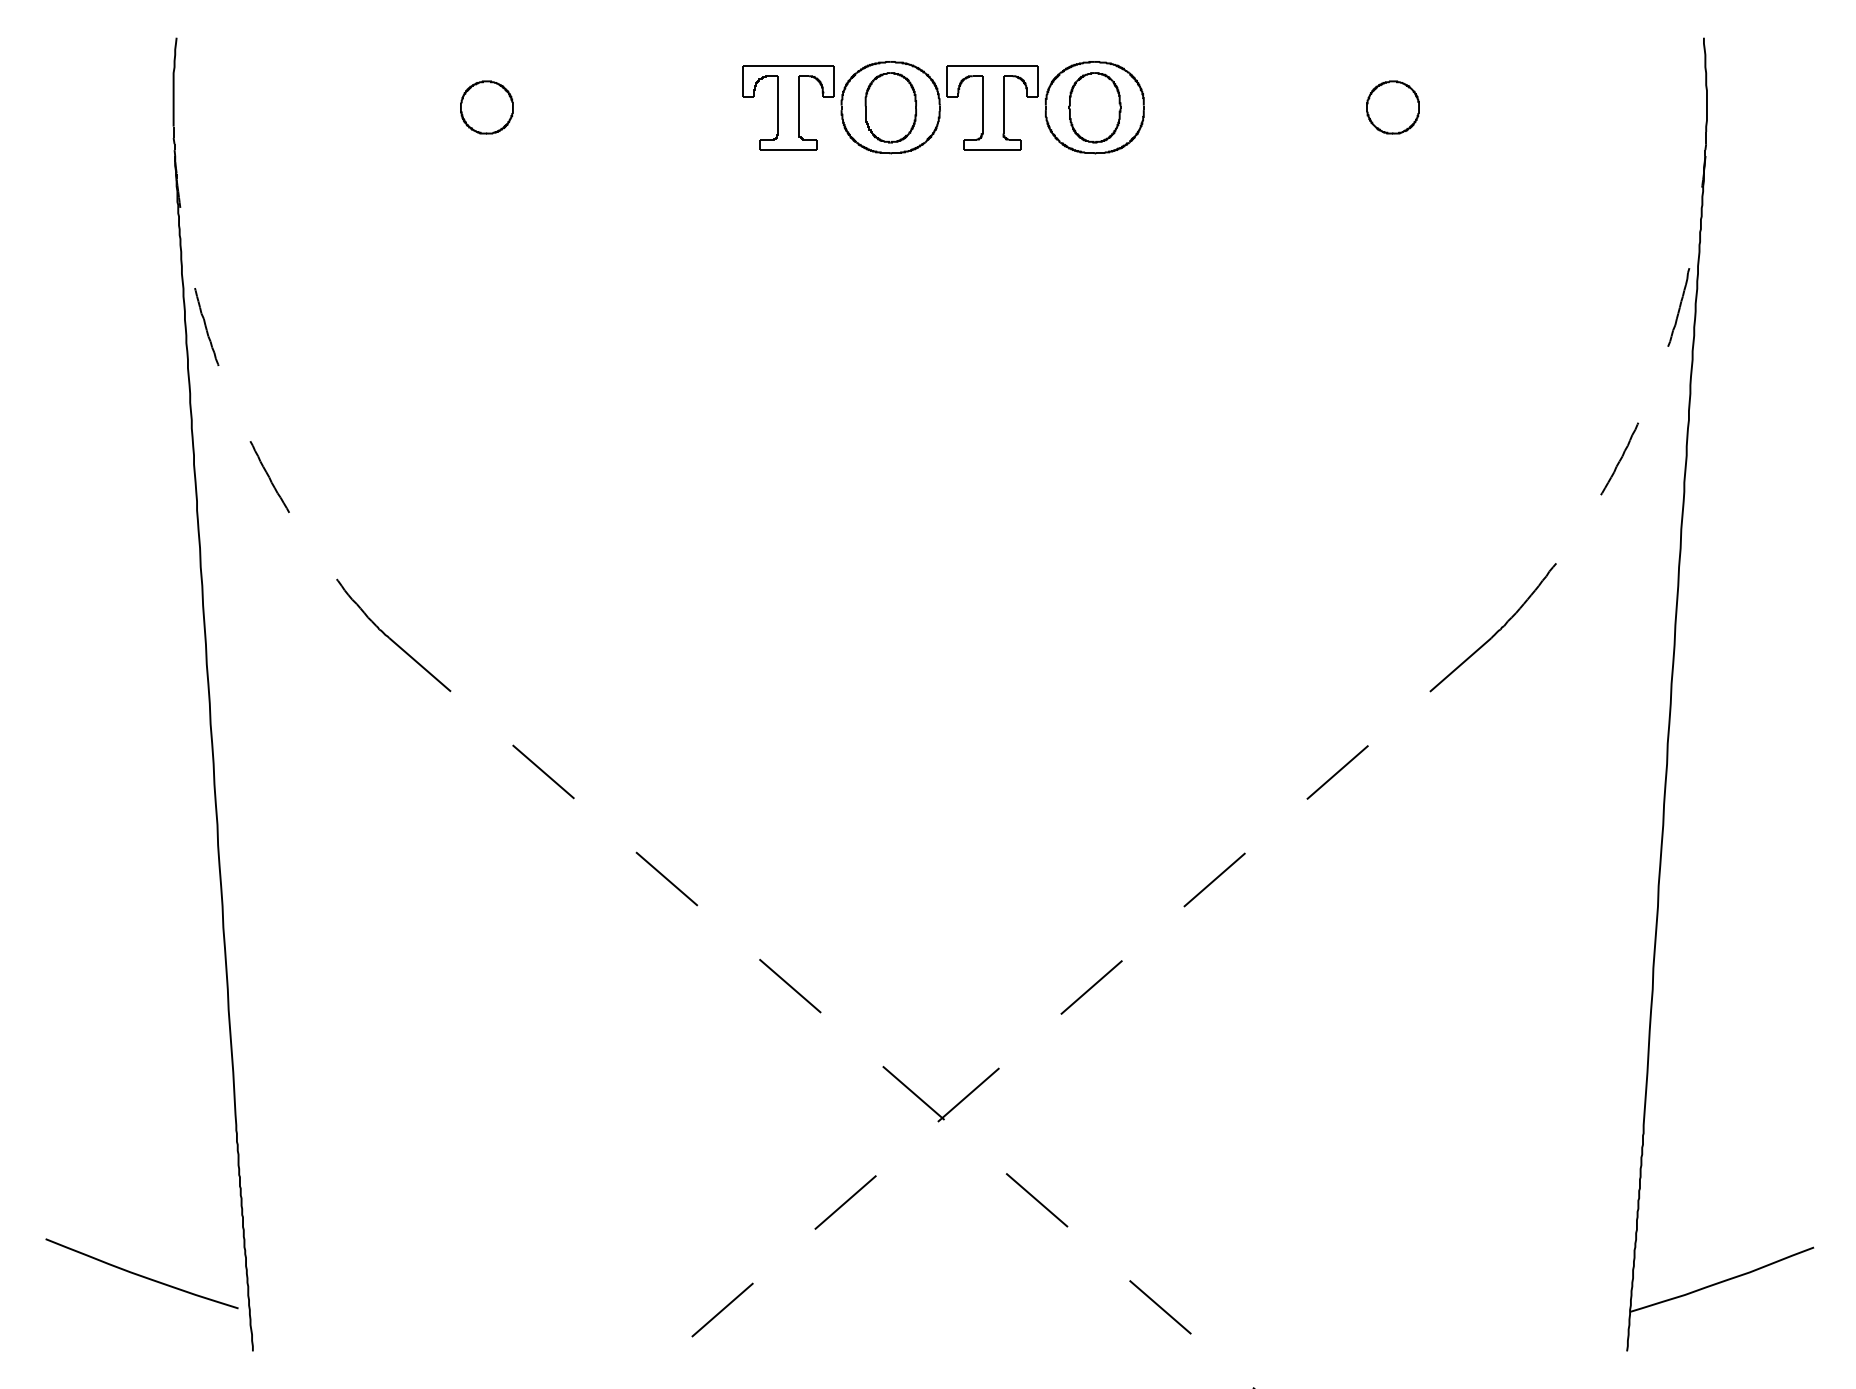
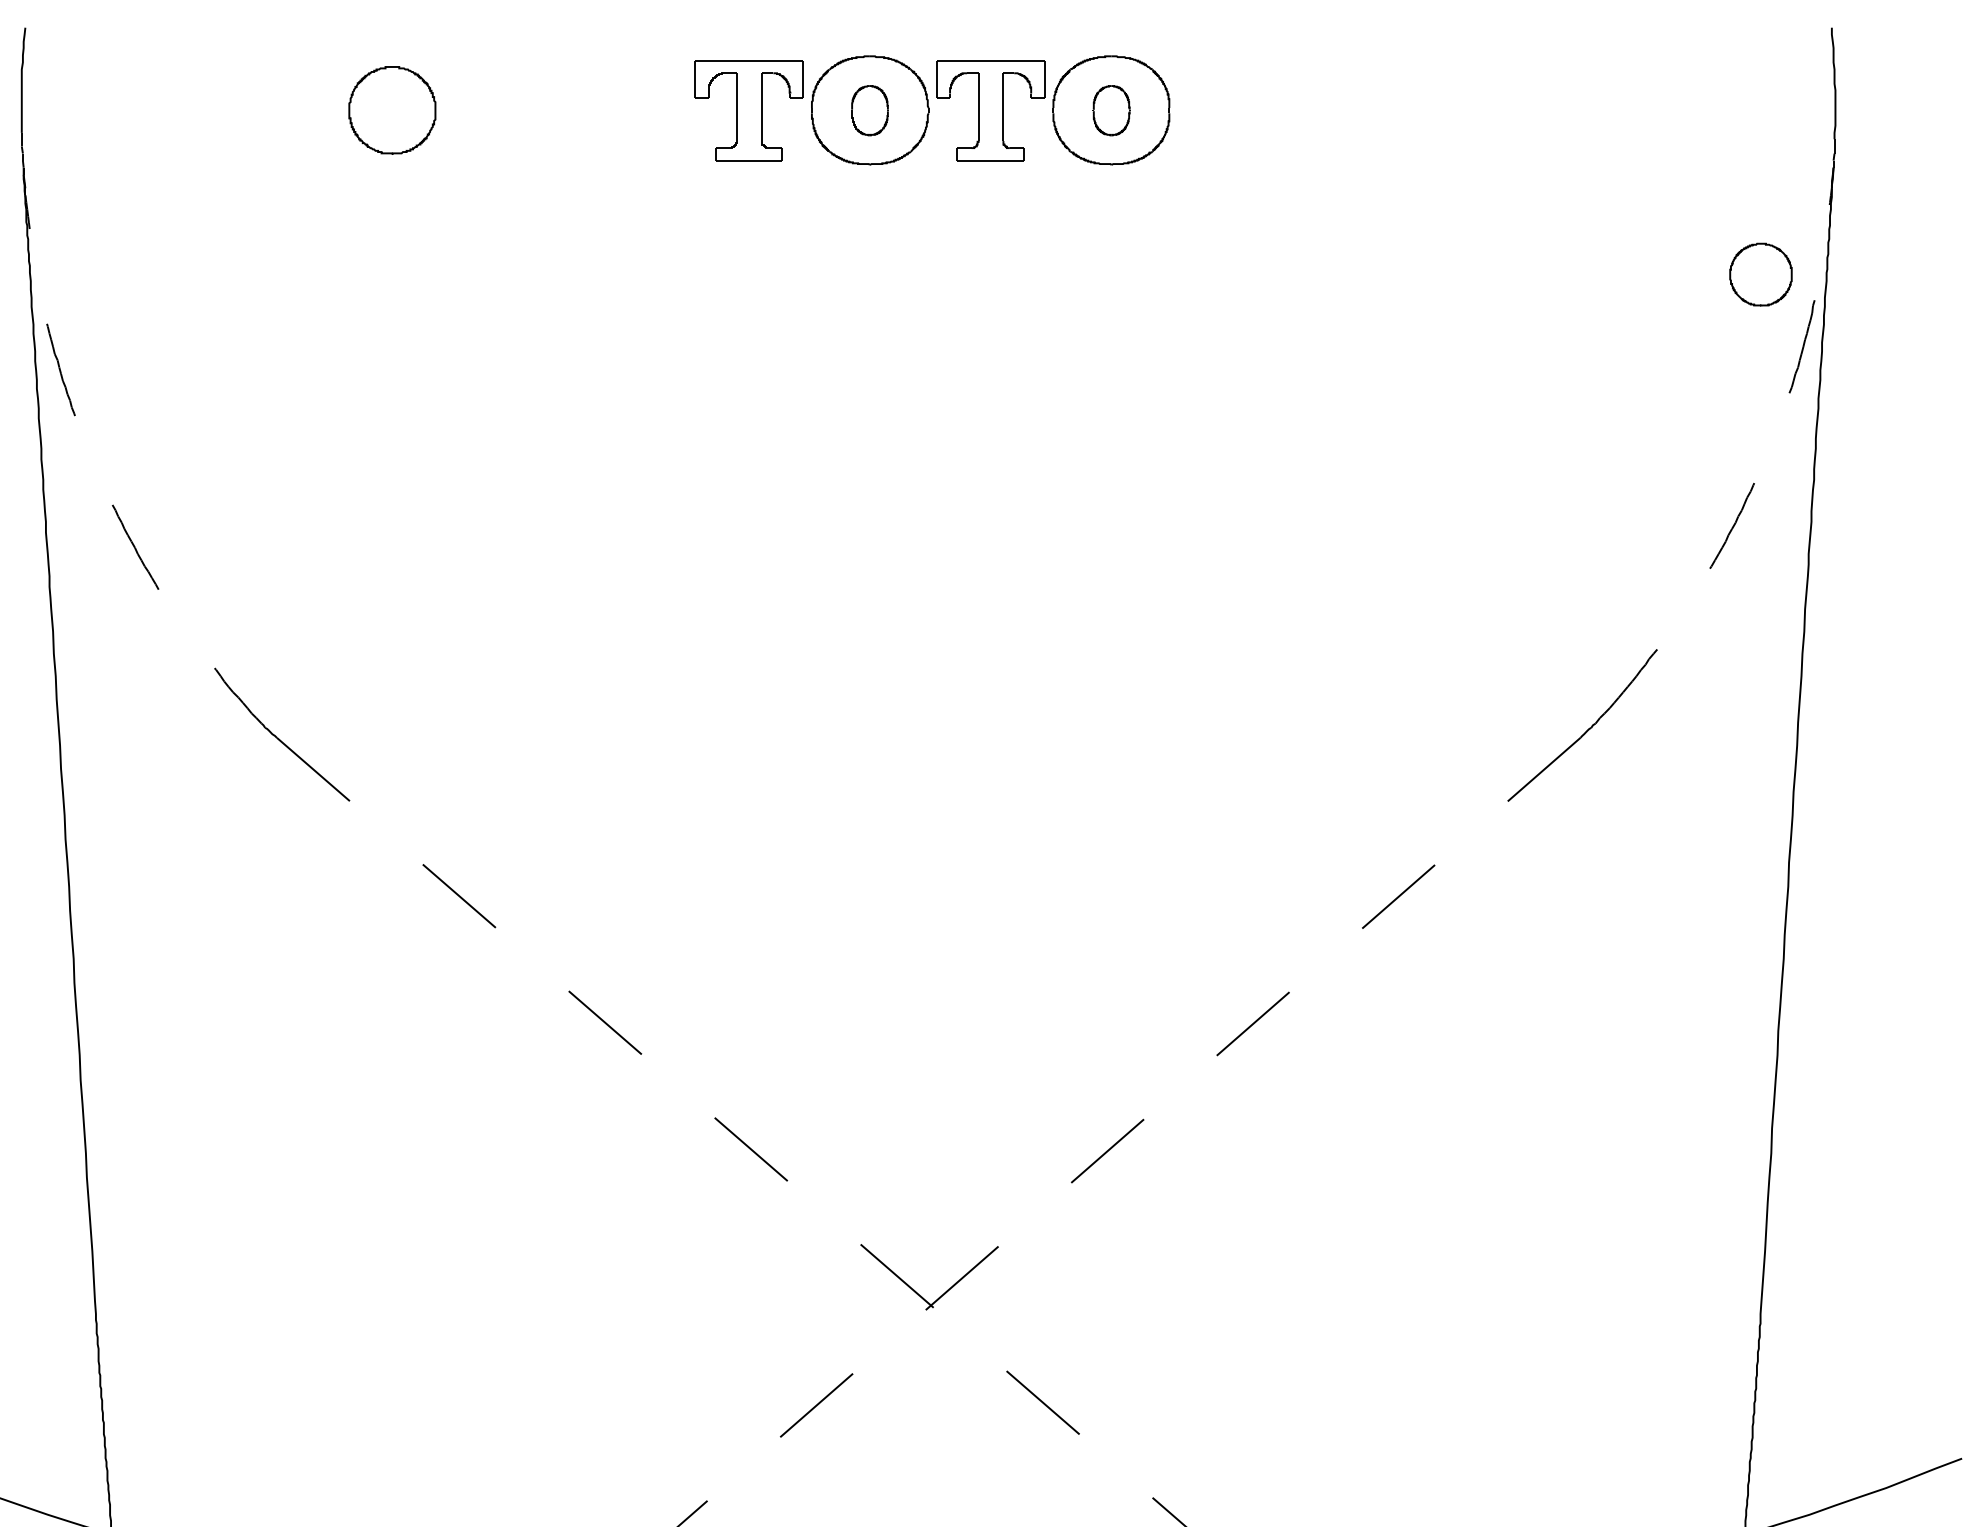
part: (486, 107) -> (391, 110), size x1.4
part: (890, 107) -> (869, 110), size x0.6
part: (1094, 107) -> (1111, 110), size x0.6
part: (1392, 107) -> (1760, 274), moved

